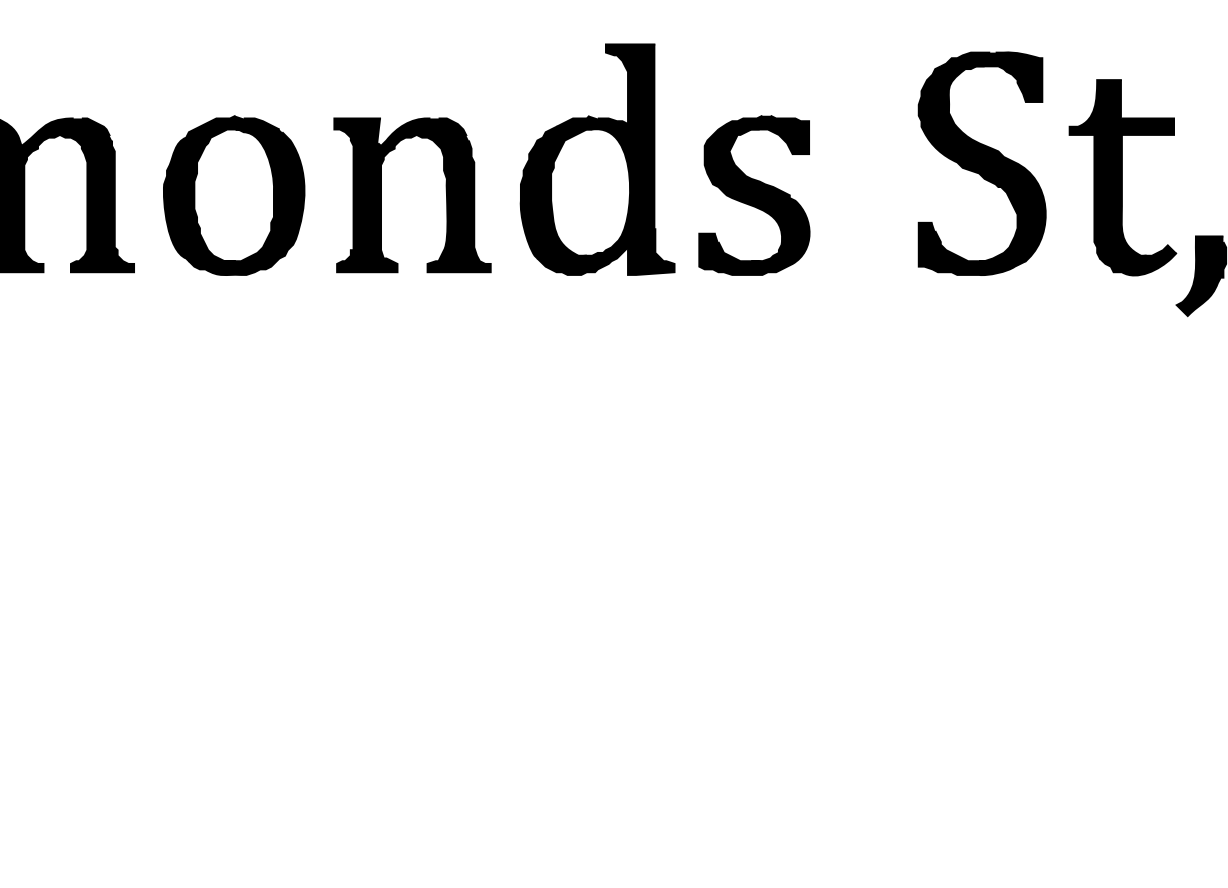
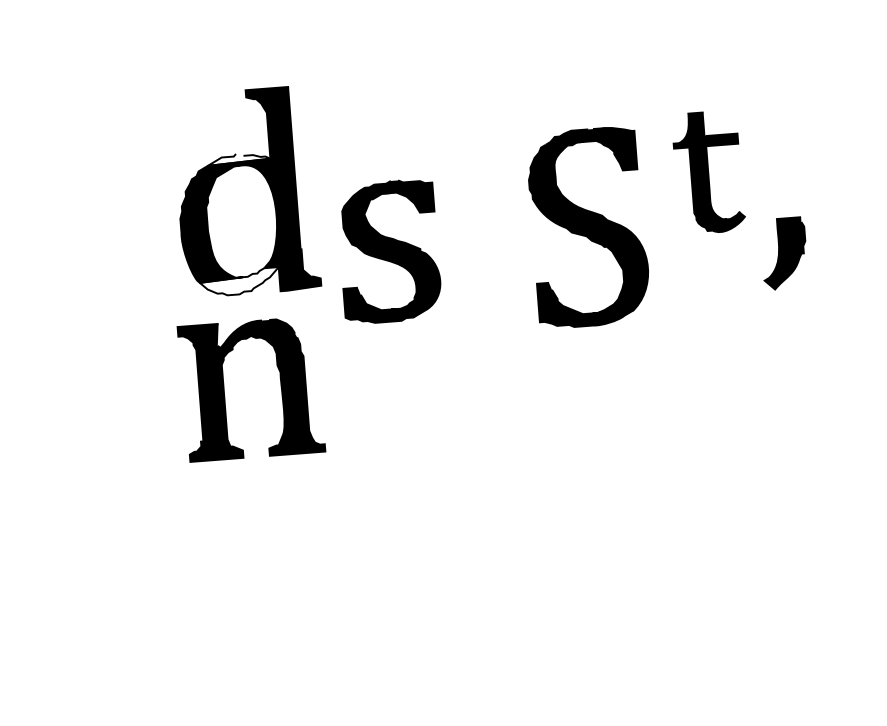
fill: (592, 120) -> (238, 157), removed
part: (981, 163) -> (588, 227), moved
part: (1122, 177) -> (708, 172), size x0.7
part: (381, 195) -> (224, 391), moved
part: (754, 195) -> (389, 251), moved
fill: (582, 260) -> (239, 281), removed

